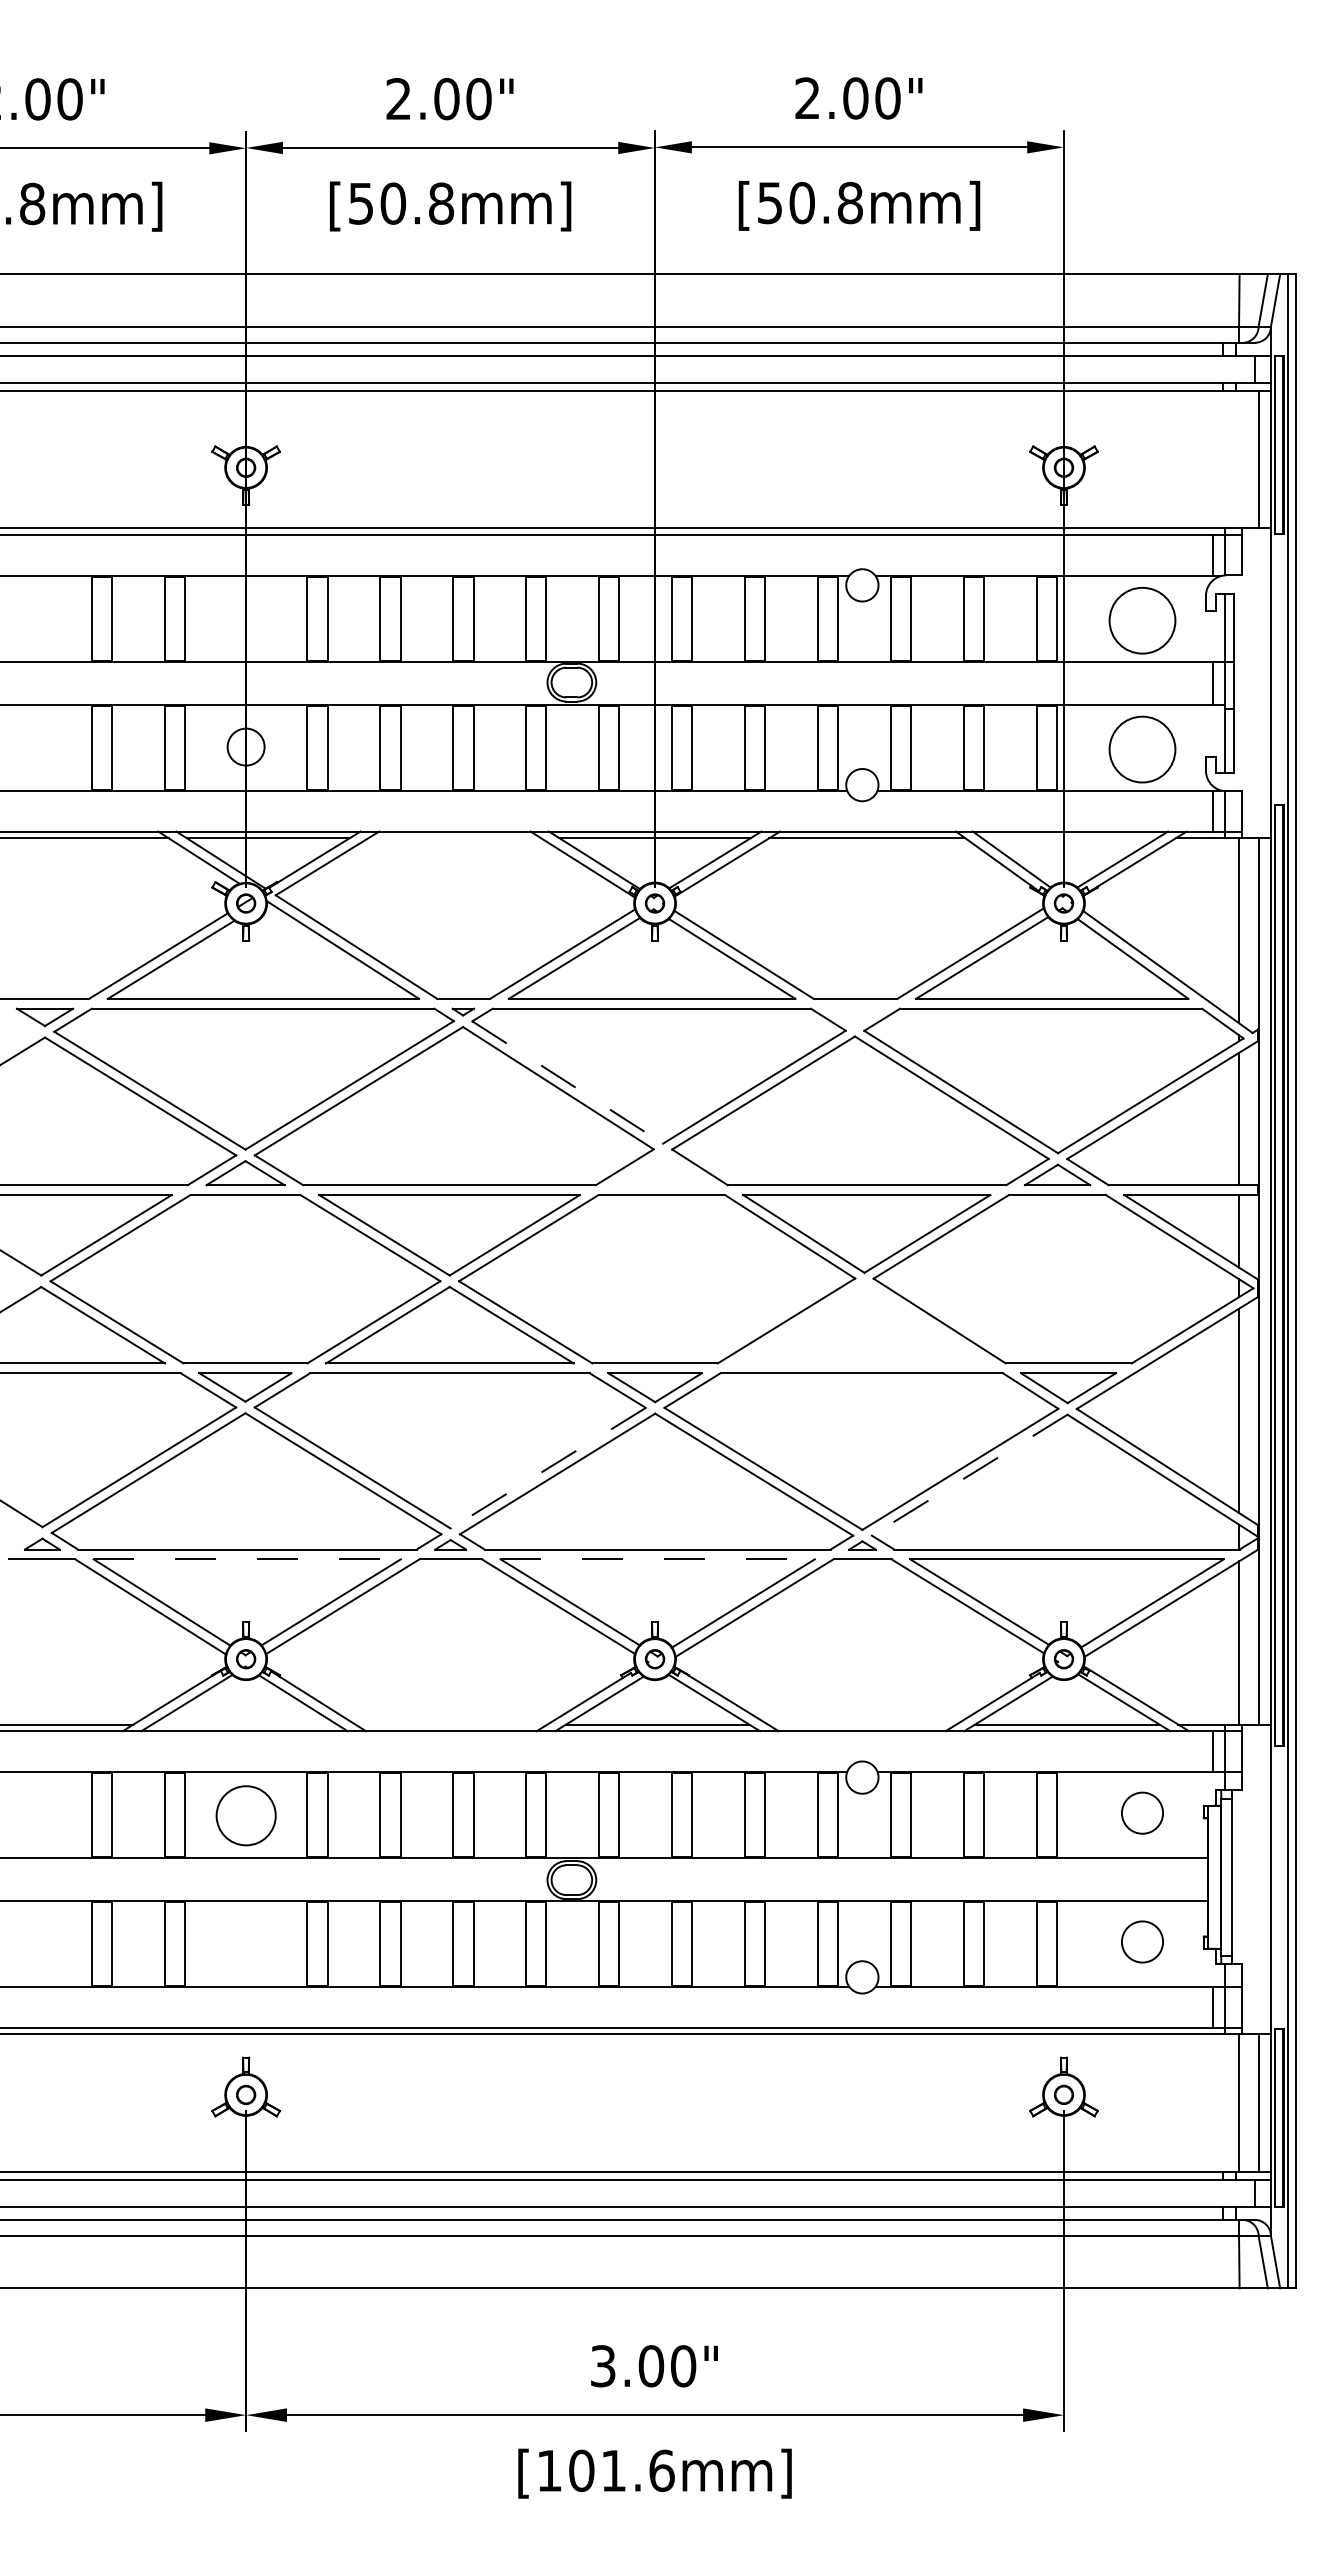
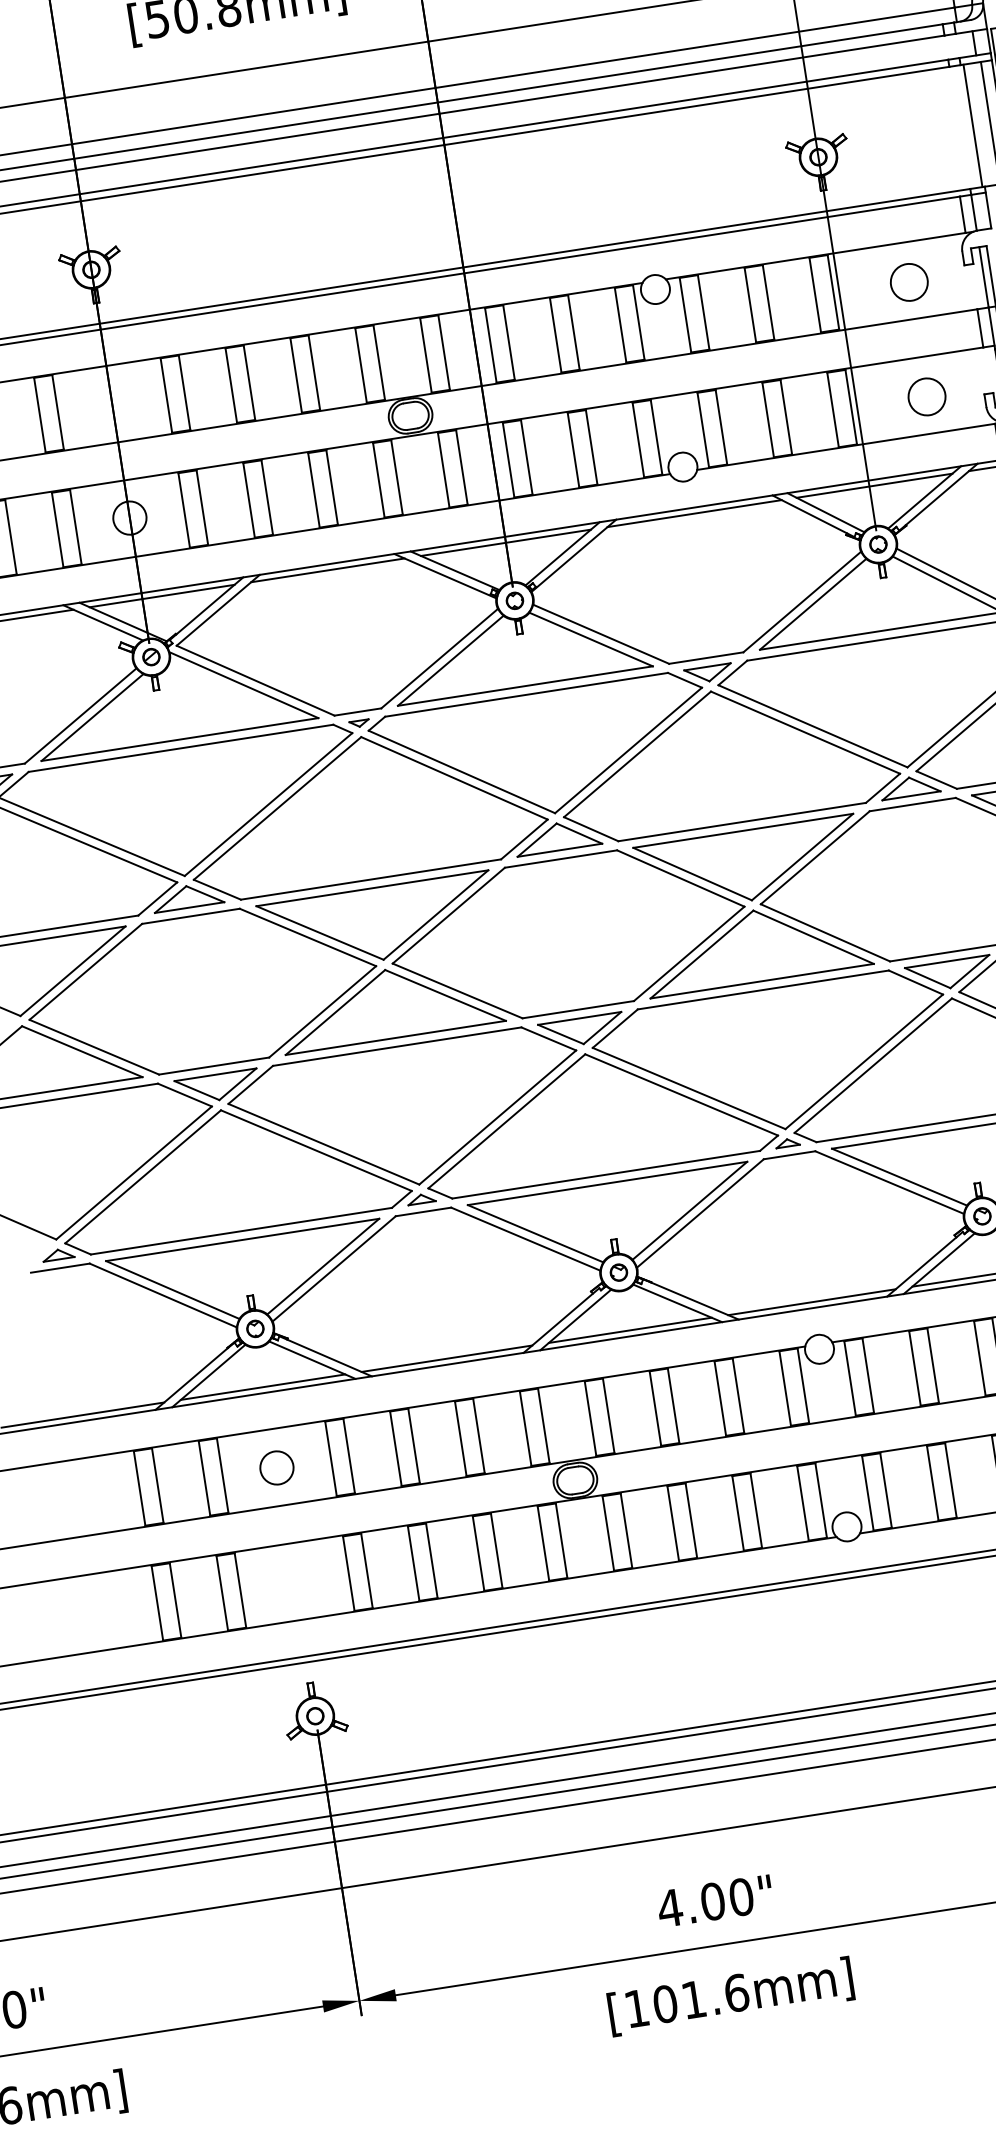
line: (1239, 459) -> (973, 125), added
circle: (1142, 620) -> (909, 282), size x0.62
circle: (1142, 749) -> (927, 396), size x0.62
line: (454, 838) -> (327, 570), added
line: (1069, 838) -> (874, 486), added
part: (855, 1016) -> (708, 673), added
line: (568, 1082) -> (462, 771), dashed -> solid
part: (661, 1170) -> (557, 837), added
part: (861, 1323) -> (756, 945), added
line: (548, 1468) -> (497, 1117), dashed -> solid
line: (969, 1475) -> (873, 1066), dashed -> solid
line: (247, 1559) -> (242, 1240), dashed -> solid
line: (658, 1559) -> (608, 1183), dashed -> solid
line: (244, 1724) -> (262, 1387), added
line: (451, 1724) -> (446, 1358), added
line: (861, 1724) -> (811, 1302), added
circle: (245, 1815) -> (276, 1467), size x0.62
text: (602, 2366) -> (669, 1908), 3.00" -> 4.00"

